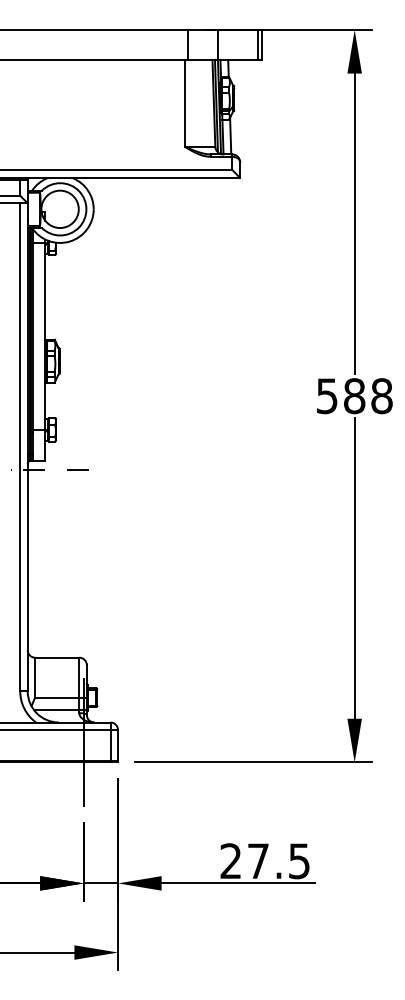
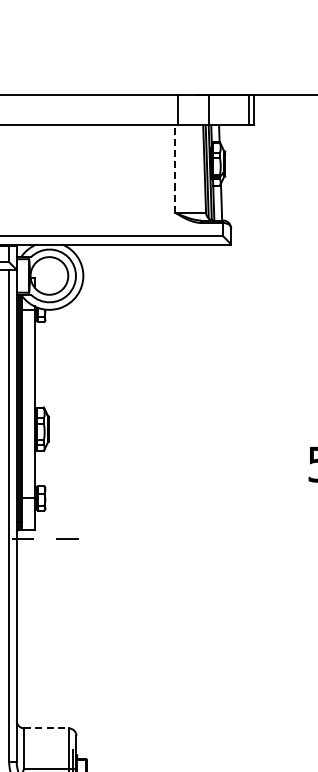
line: (184, 102) -> (174, 168), solid -> dashed
line: (57, 657) -> (46, 728), solid -> dashed

